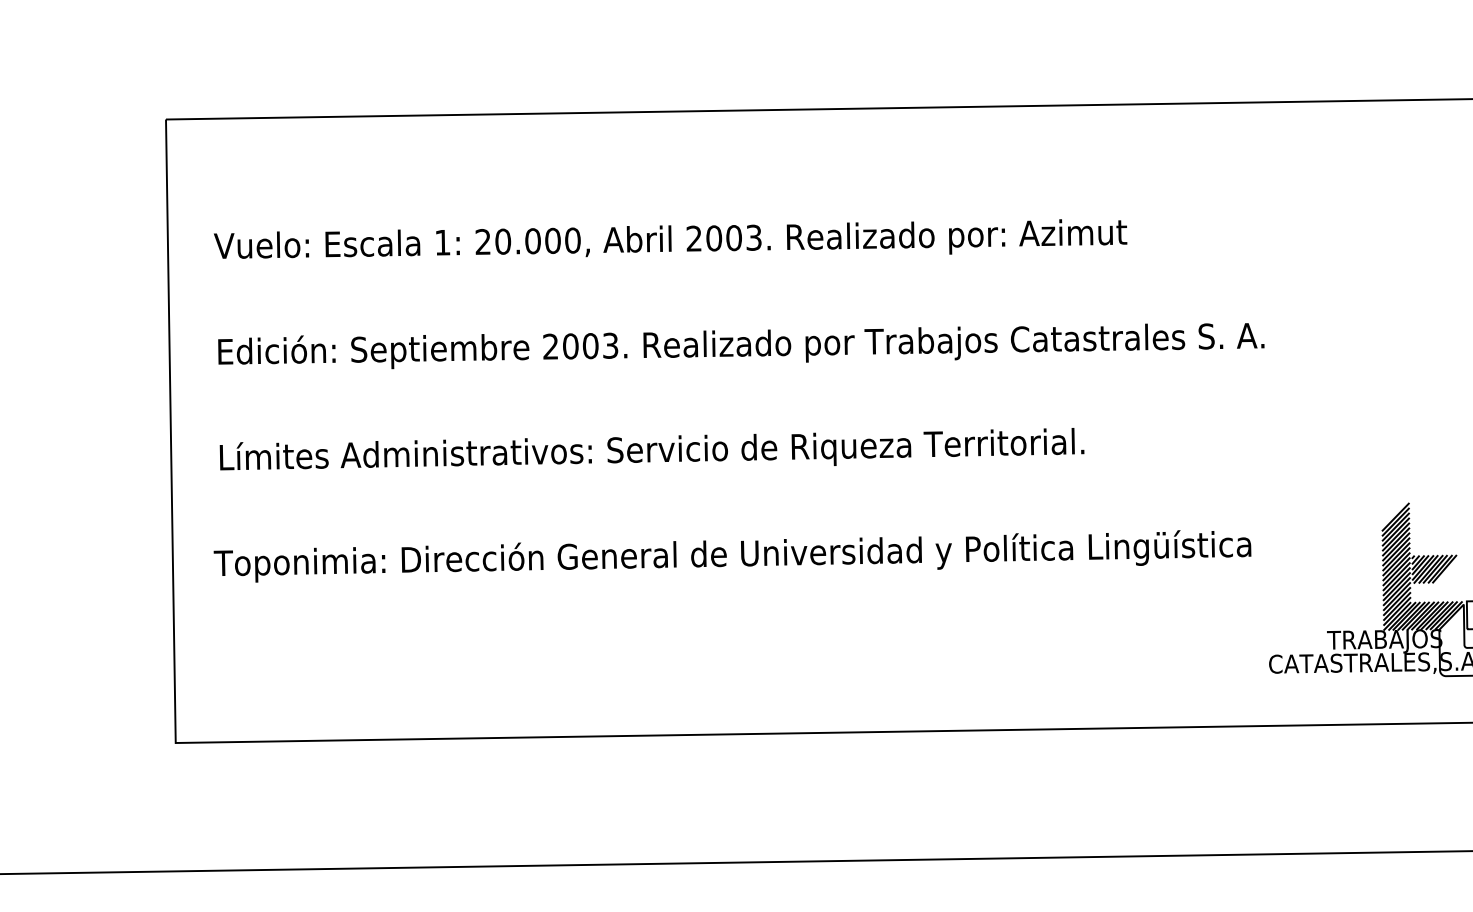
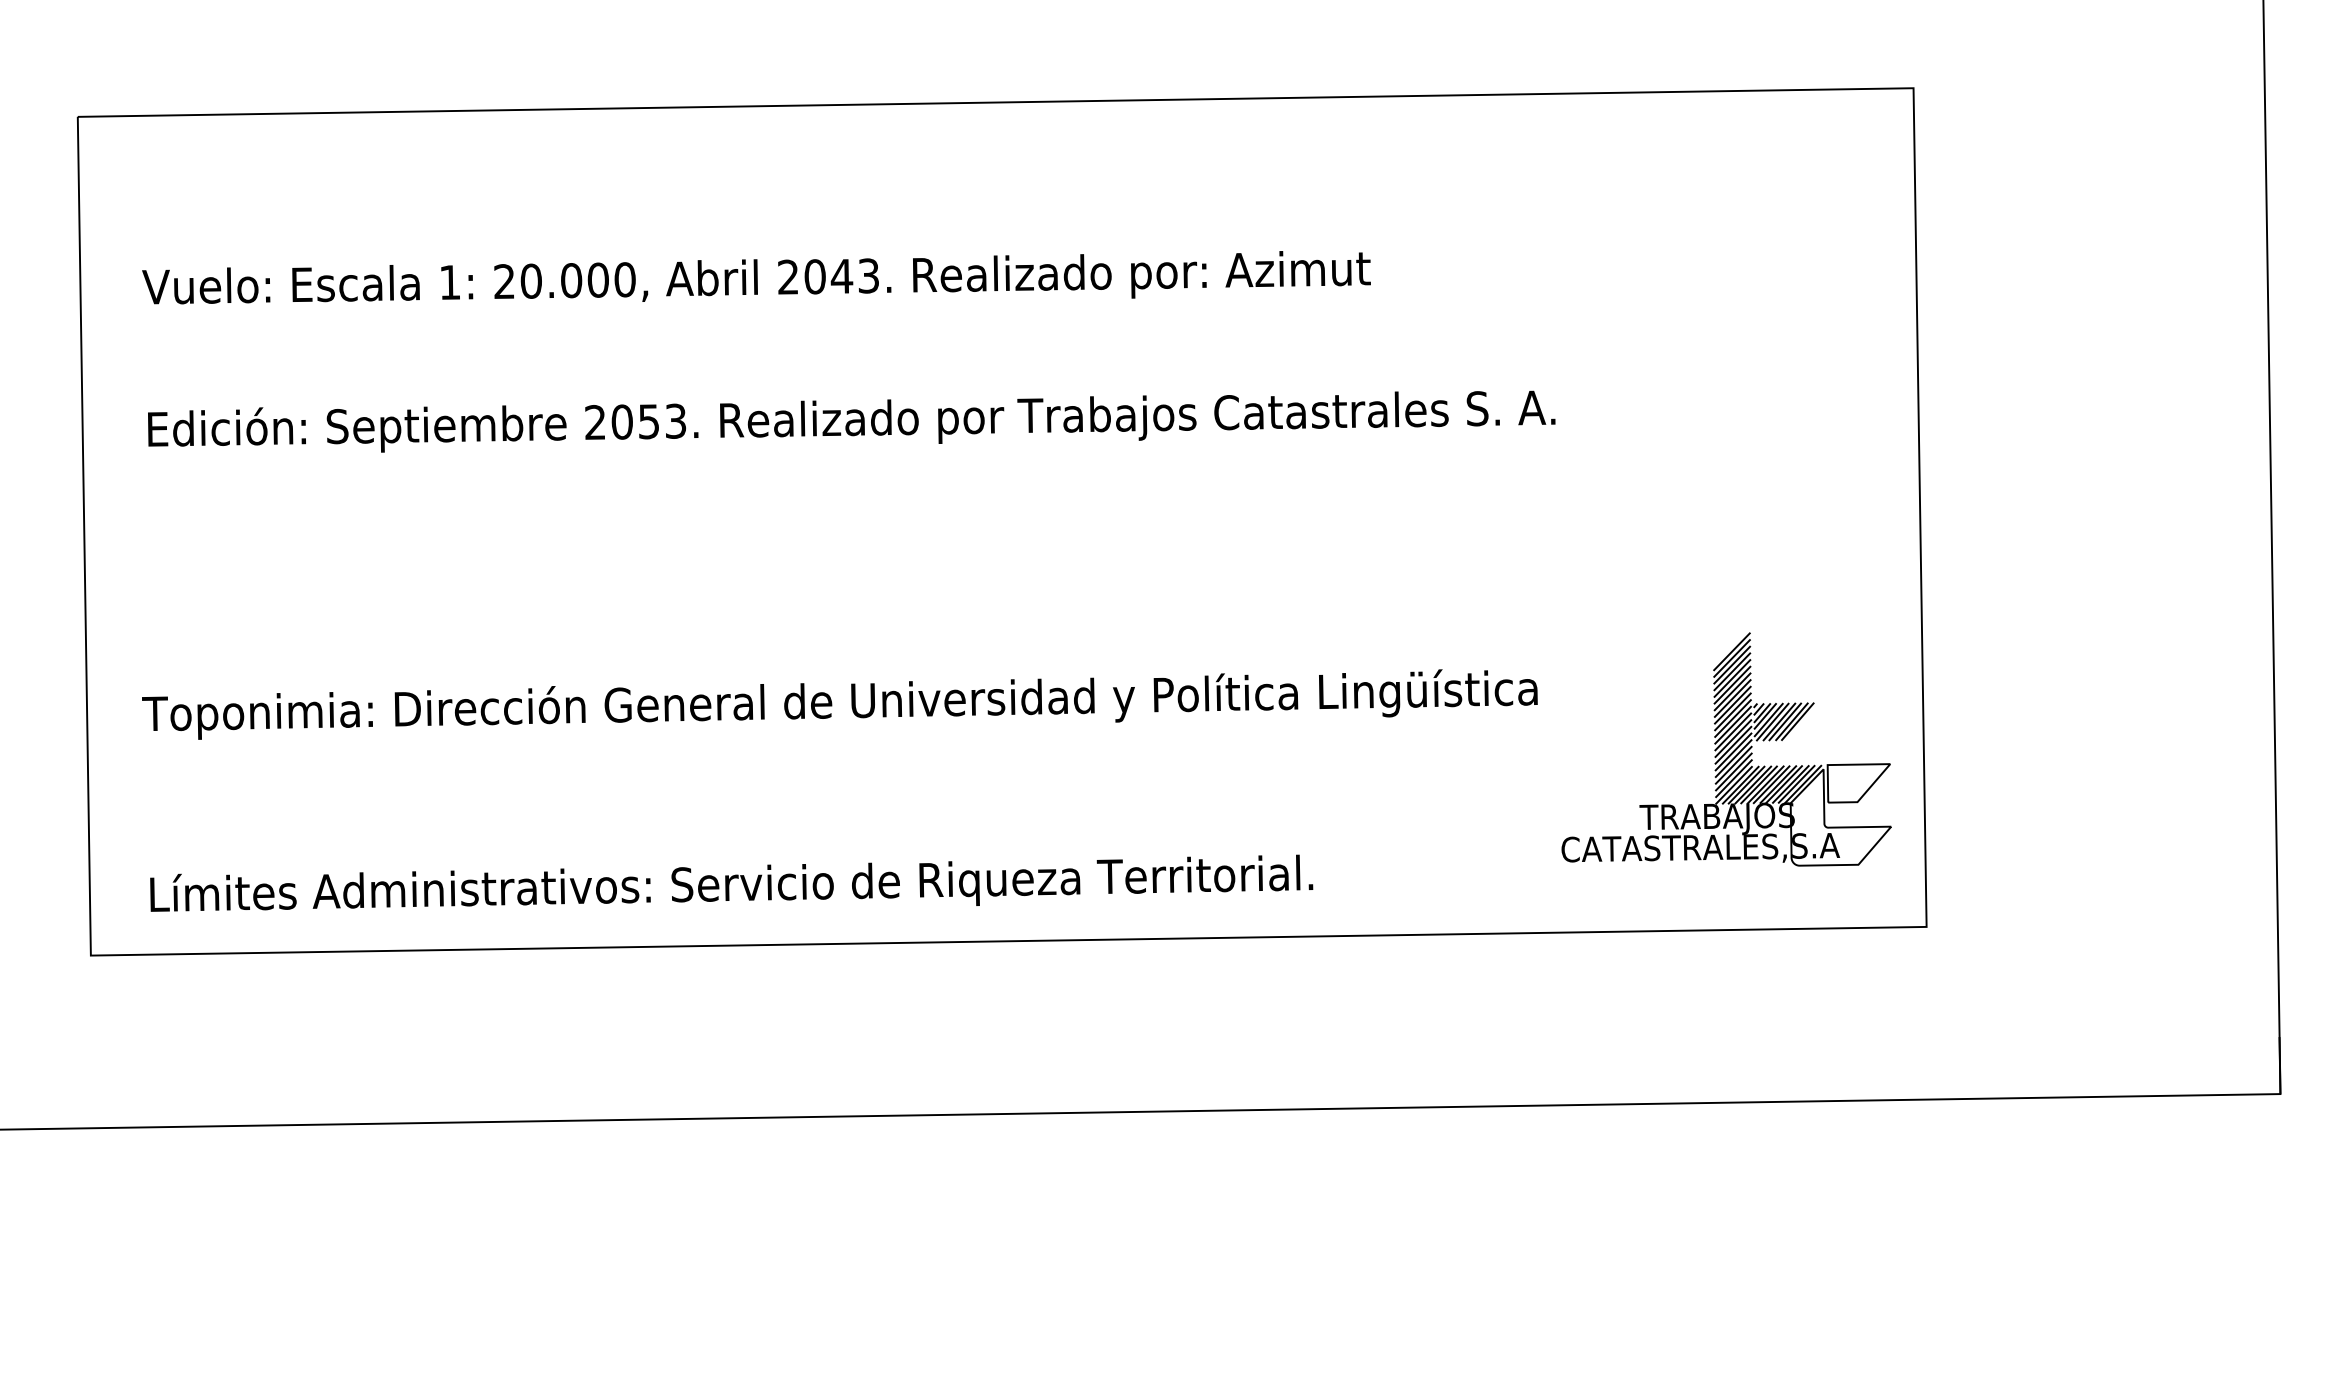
text: (733, 238) -> (841, 276), 2003. -> 2043.
text: (590, 345) -> (648, 421), 2003. -> 2053.
text: (651, 448) -> (731, 882), moved

